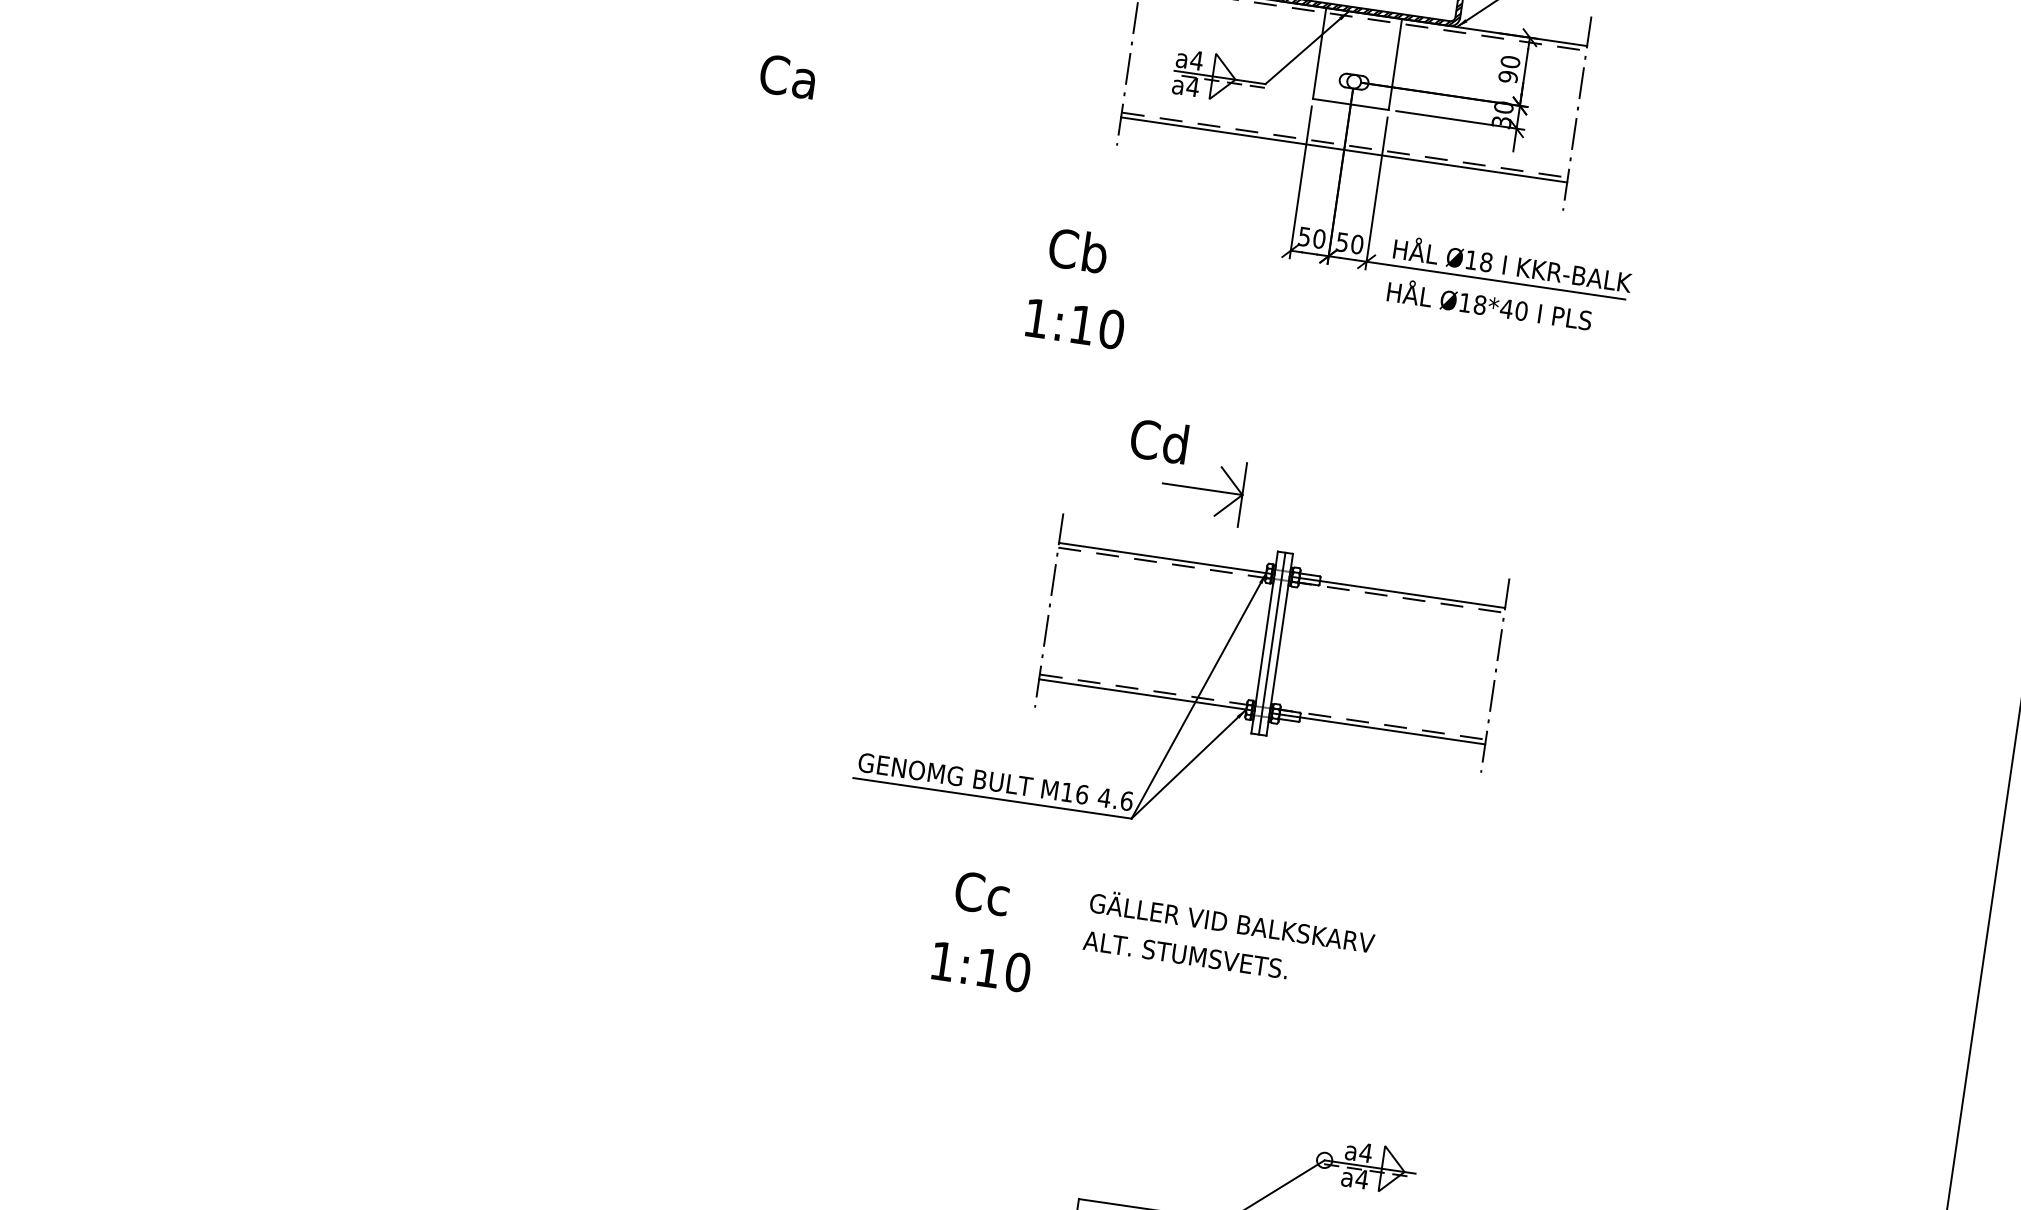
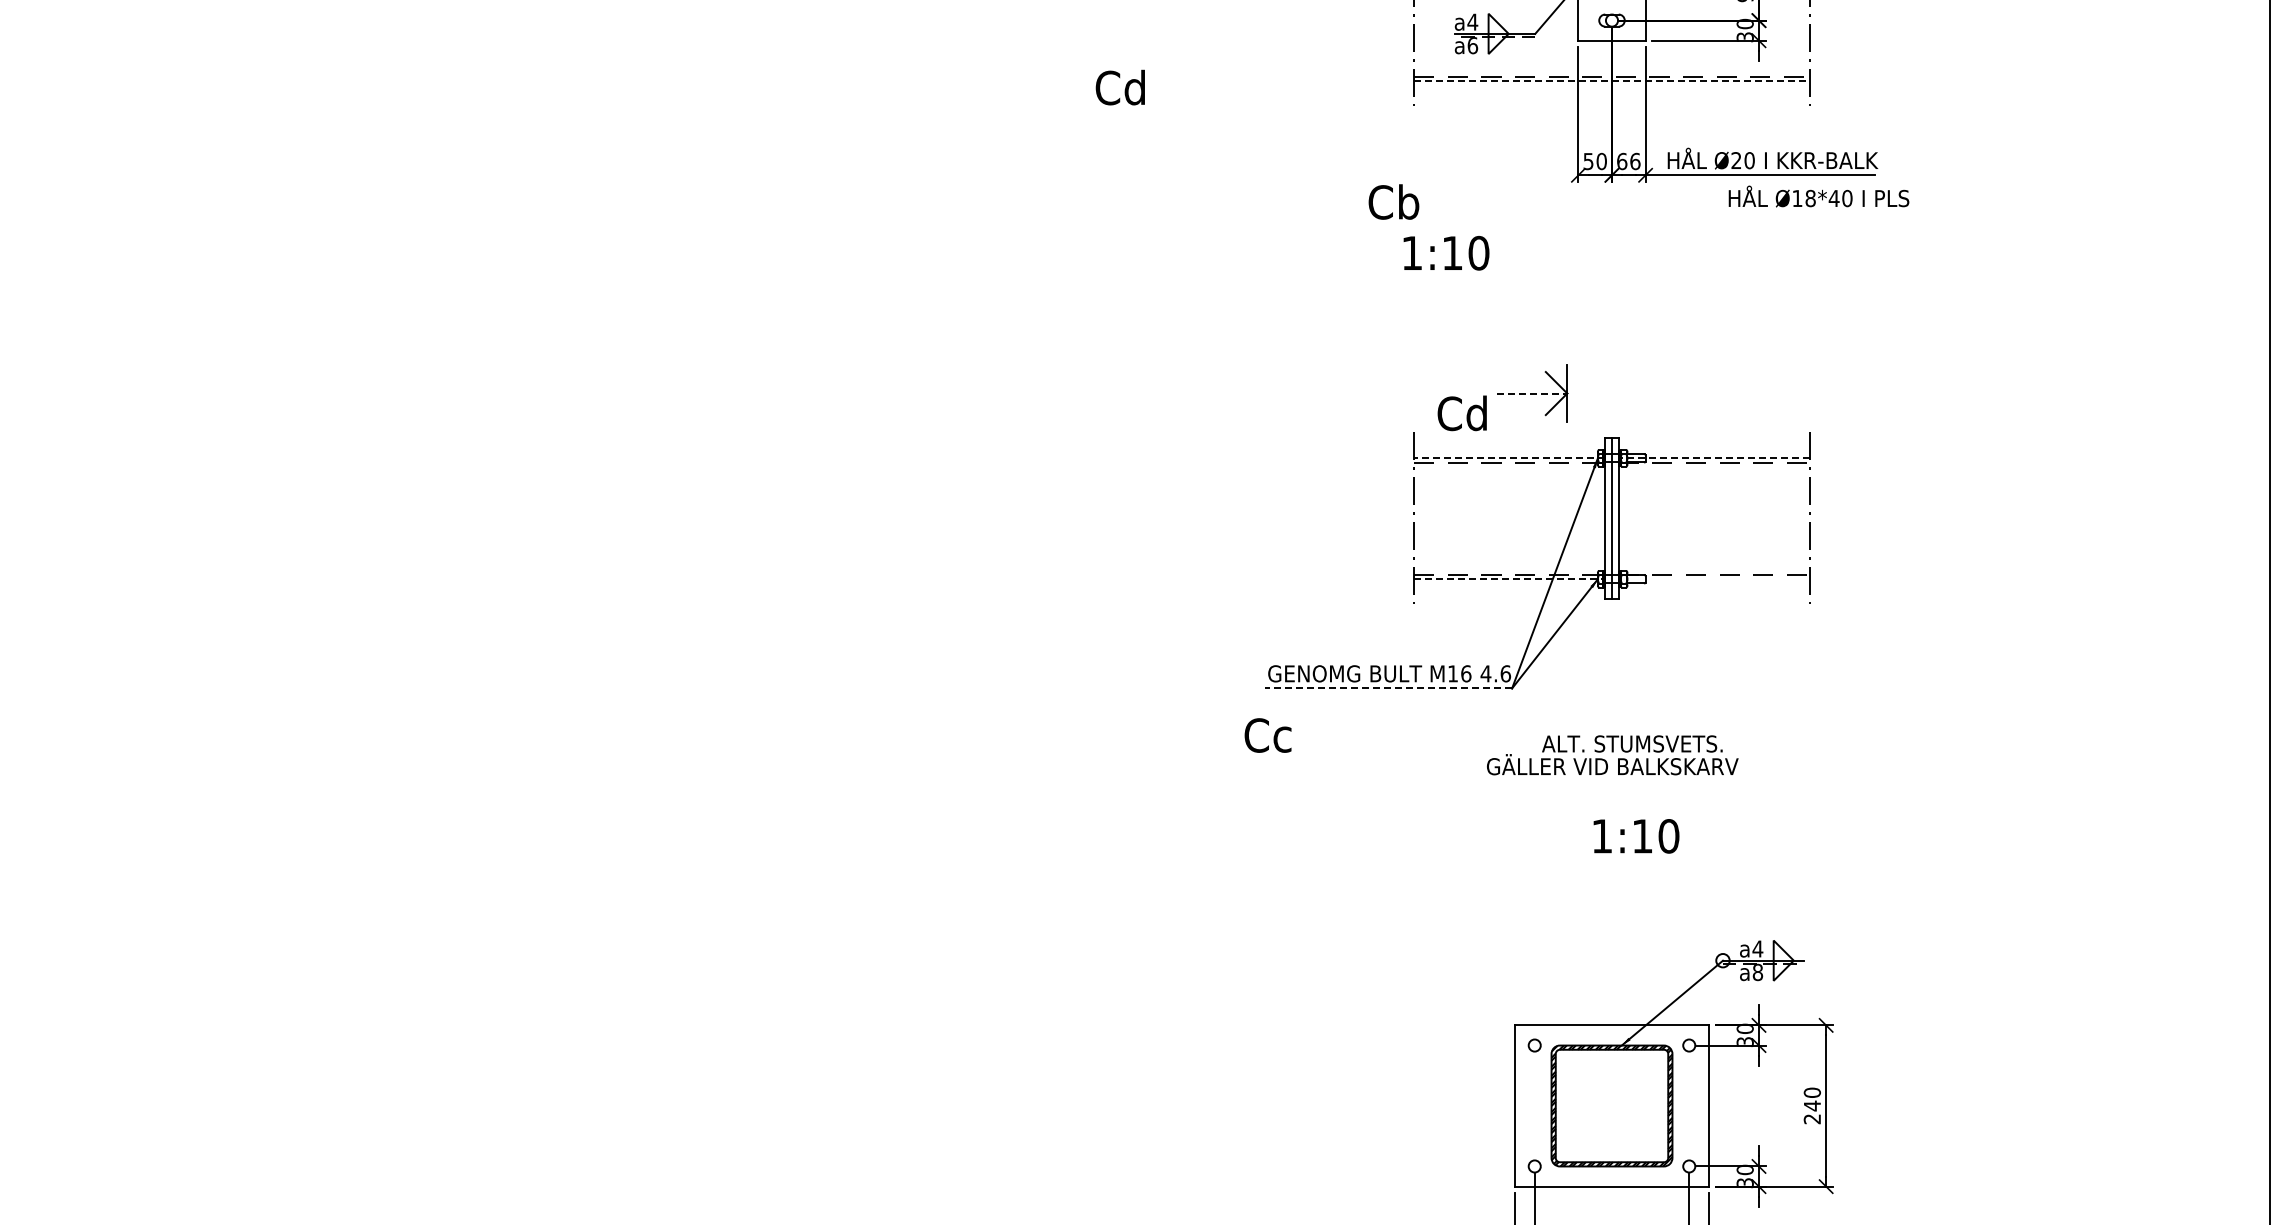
text: (804, 78) -> (1134, 87), Ca -> Cd
text: (1192, 86) -> (1472, 45), a4 -> a6
line: (1343, 150) -> (1611, 81), solid -> dashed
text: (1349, 243) -> (1628, 161), 50 -> 66
text: (1478, 261) -> (1742, 160), Ø18 -> Ø20
text: (1489, 304) -> (1818, 196), moved
text: (1075, 324) -> (1446, 253), moved
text: (1158, 441) -> (1461, 413), moved
line: (1203, 489) -> (1532, 393), solid -> dashed
line: (1166, 558) -> (1509, 458), solid -> dashed
line: (1396, 592) -> (1713, 458), solid -> dashed
line: (1146, 695) -> (1509, 579), solid -> dashed
line: (1376, 728) -> (1713, 579), removed
line: (992, 798) -> (1388, 688), solid -> dashed
text: (981, 893) -> (1267, 735), moved
text: (1185, 954) -> (1632, 743), moved
text: (981, 967) -> (1636, 836), moved
text: (1361, 1179) -> (1757, 972), a4 -> a8

